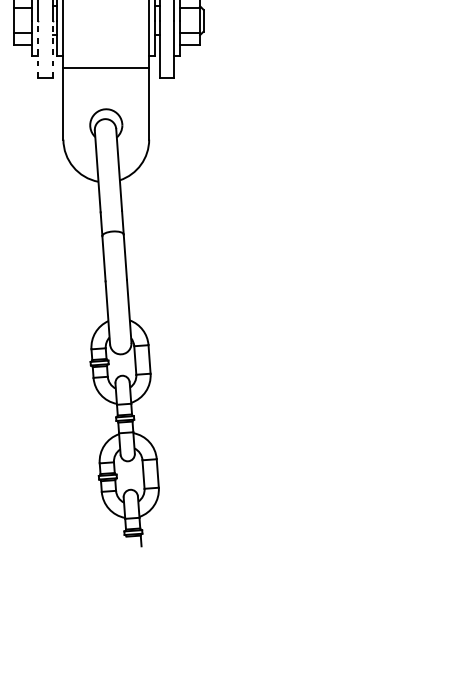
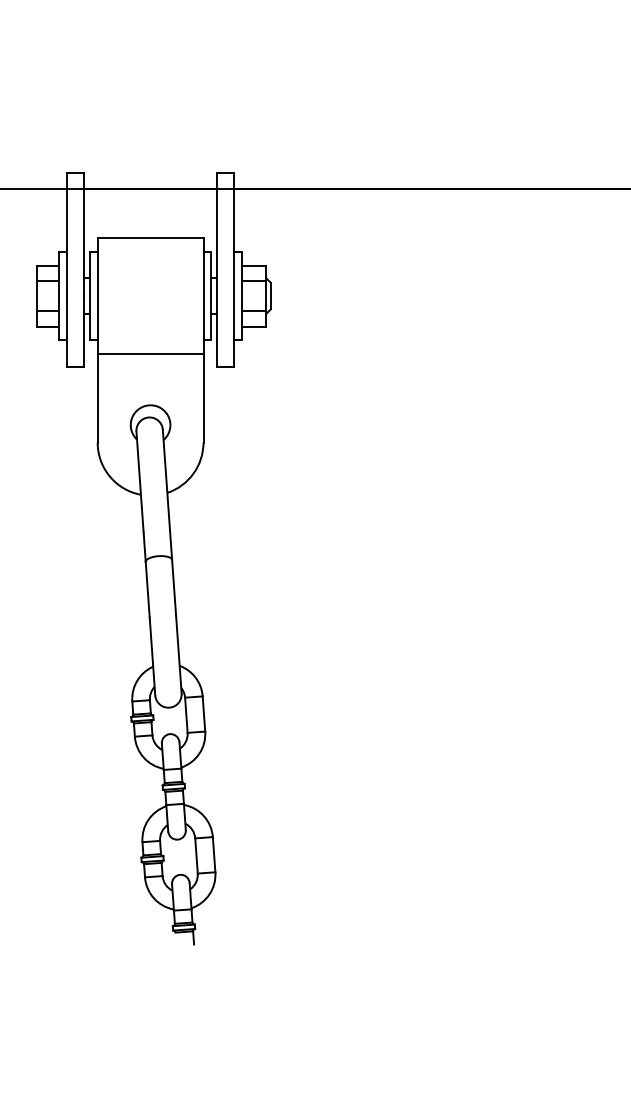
line: (38, 48) -> (66, 330), dashed -> solid
line: (52, 48) -> (84, 330), dashed -> solid

